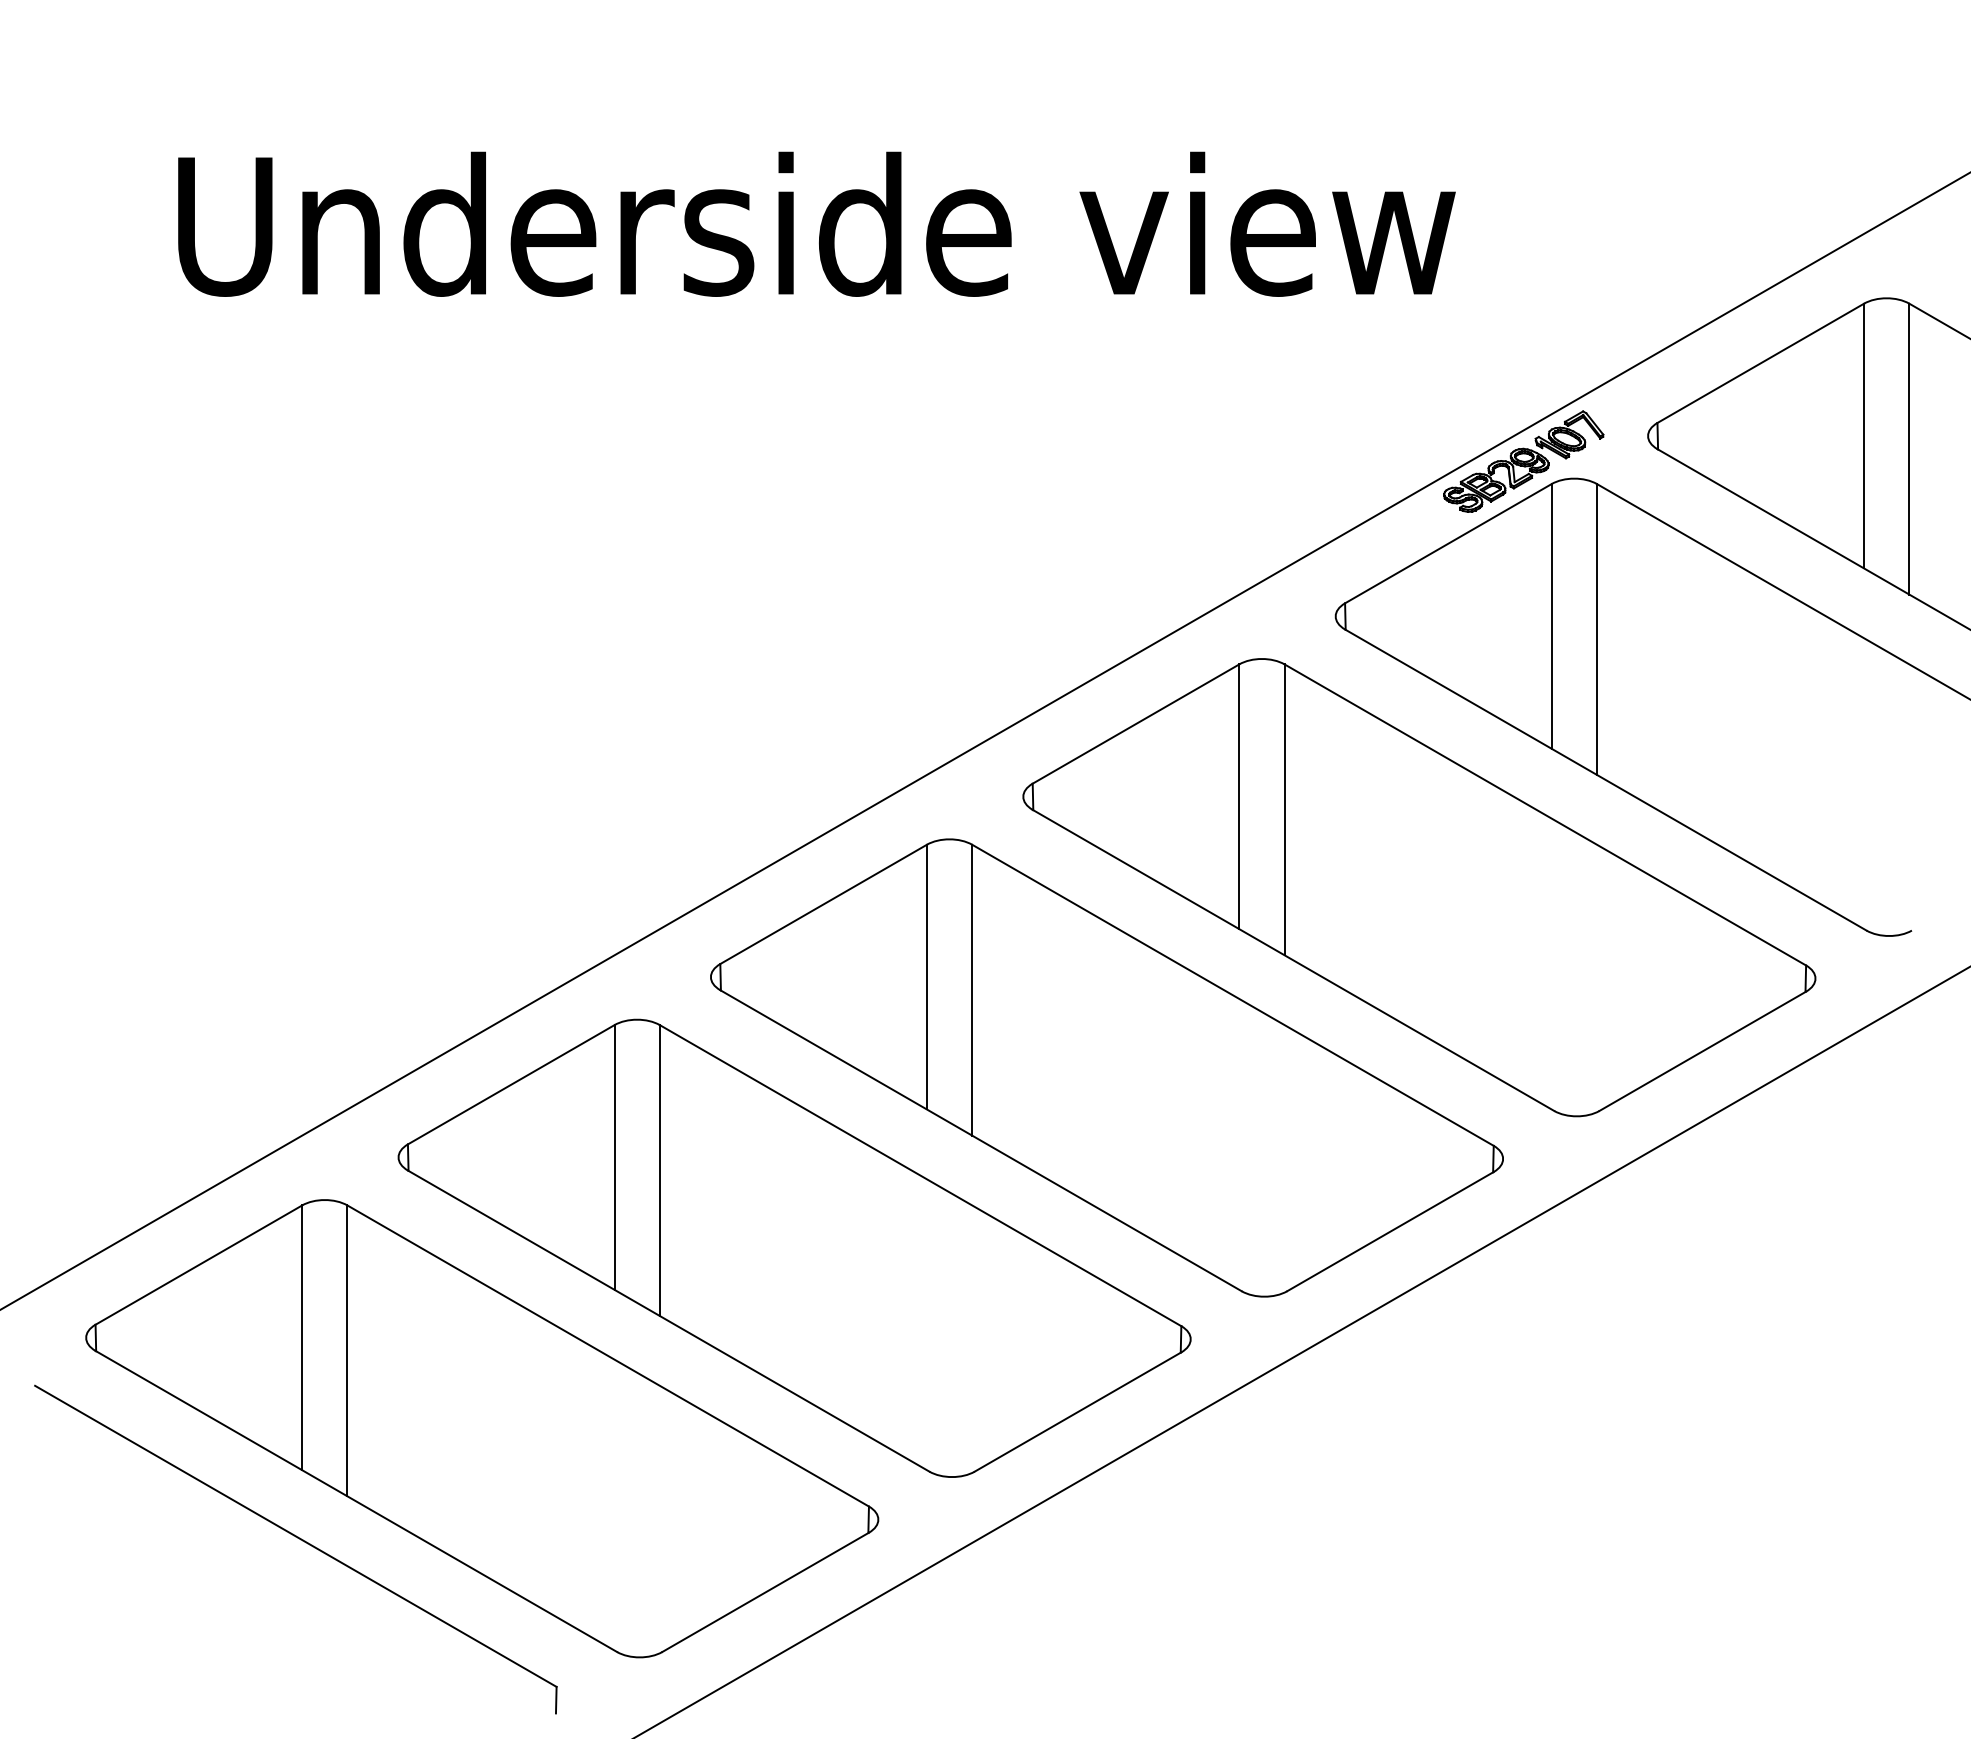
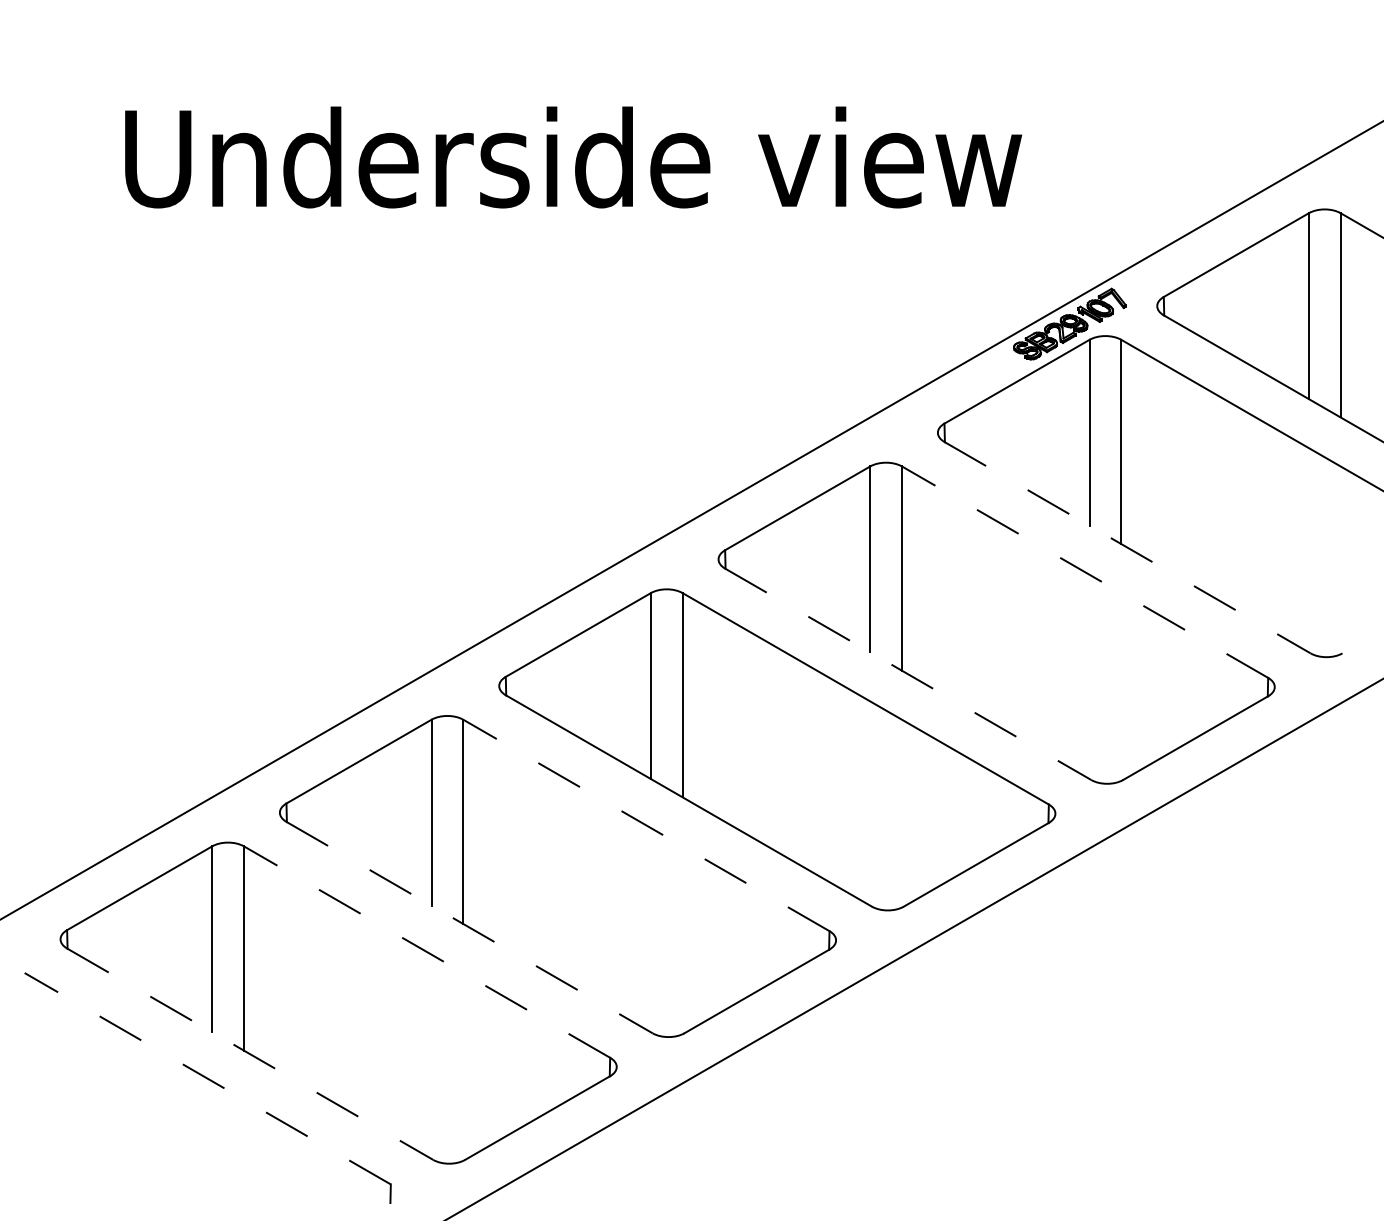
line: (1605, 779) -> (1127, 547), solid -> dashed
line: (1544, 813) -> (1084, 571), solid -> dashed
line: (1293, 960) -> (908, 674), solid -> dashed
line: (920, 1175) -> (646, 825), solid -> dashed
line: (668, 1320) -> (469, 927), solid -> dashed
line: (607, 1355) -> (426, 951), solid -> dashed
line: (356, 1501) -> (250, 1054), solid -> dashed
line: (295, 1536) -> (207, 1078), solid -> dashed

